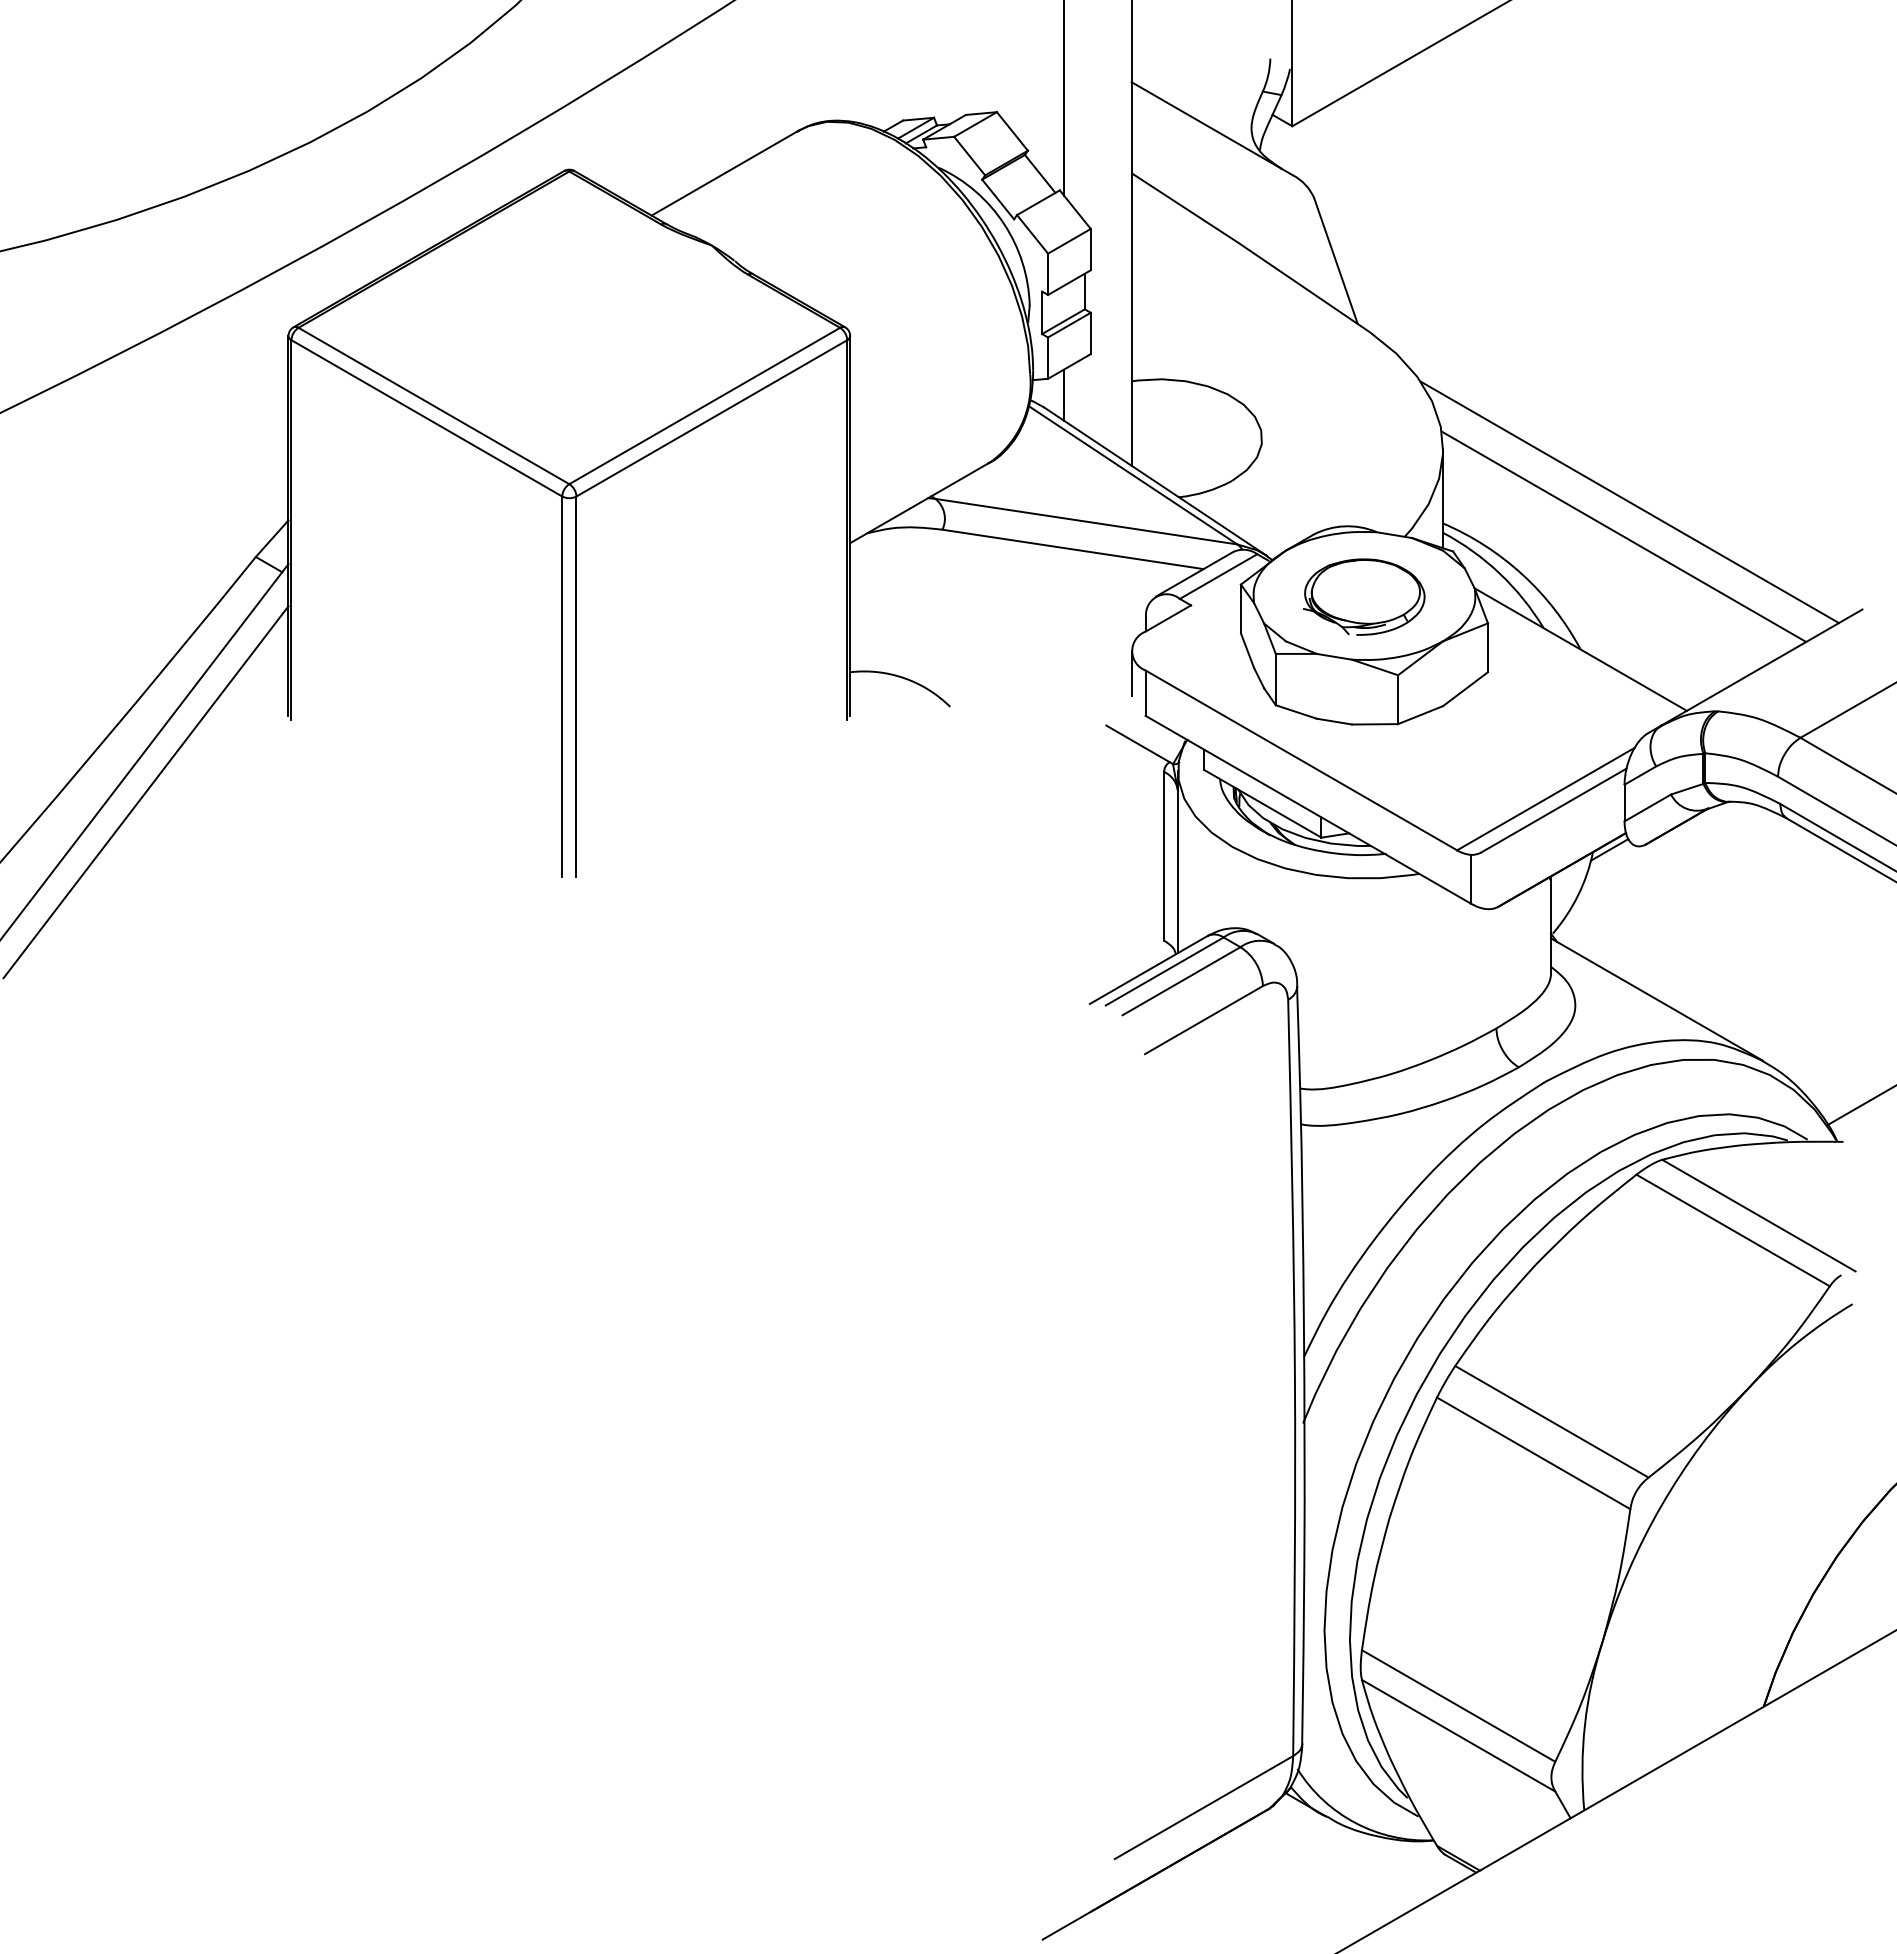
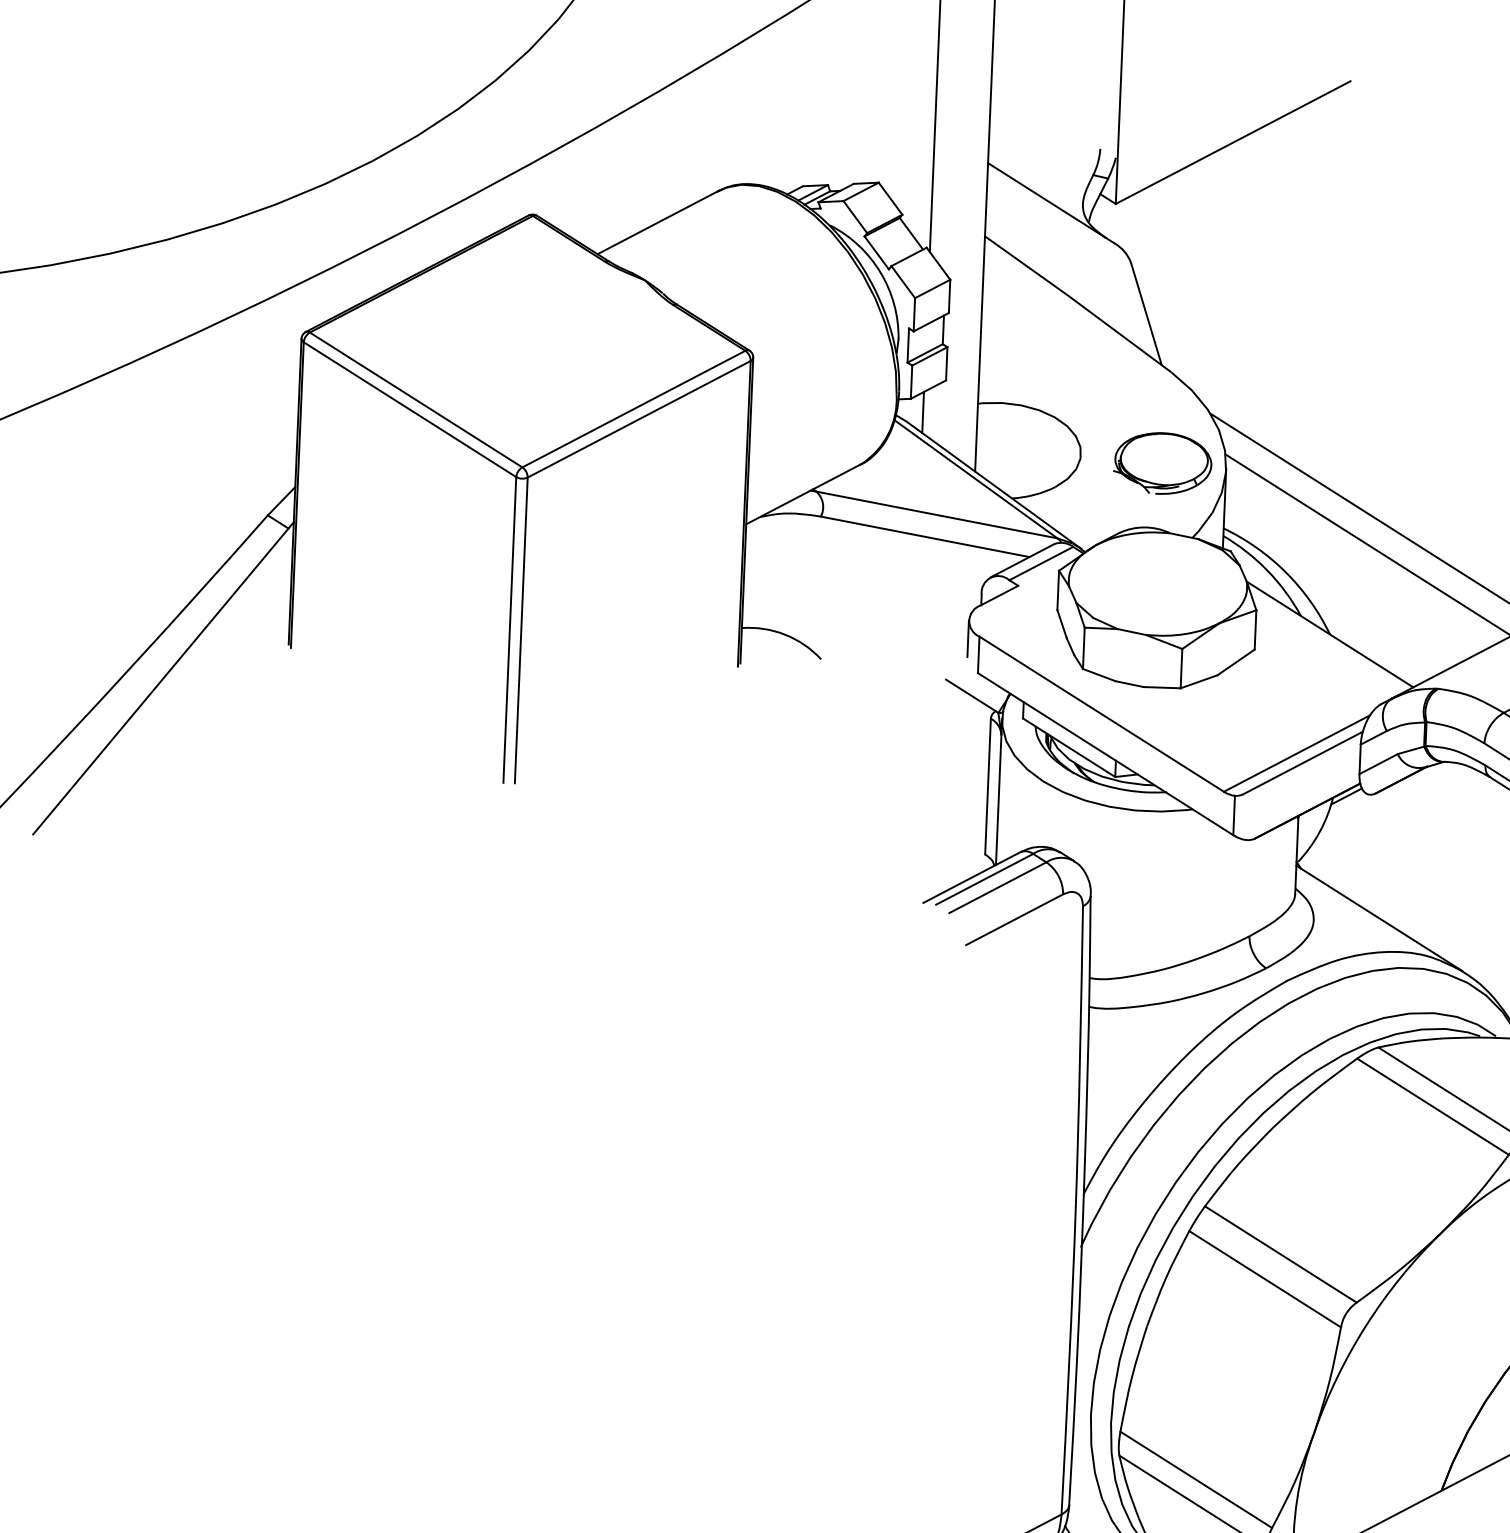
part: (1364, 596) -> (1163, 463), moved
line: (145, 792) -> (171, 701), removed

